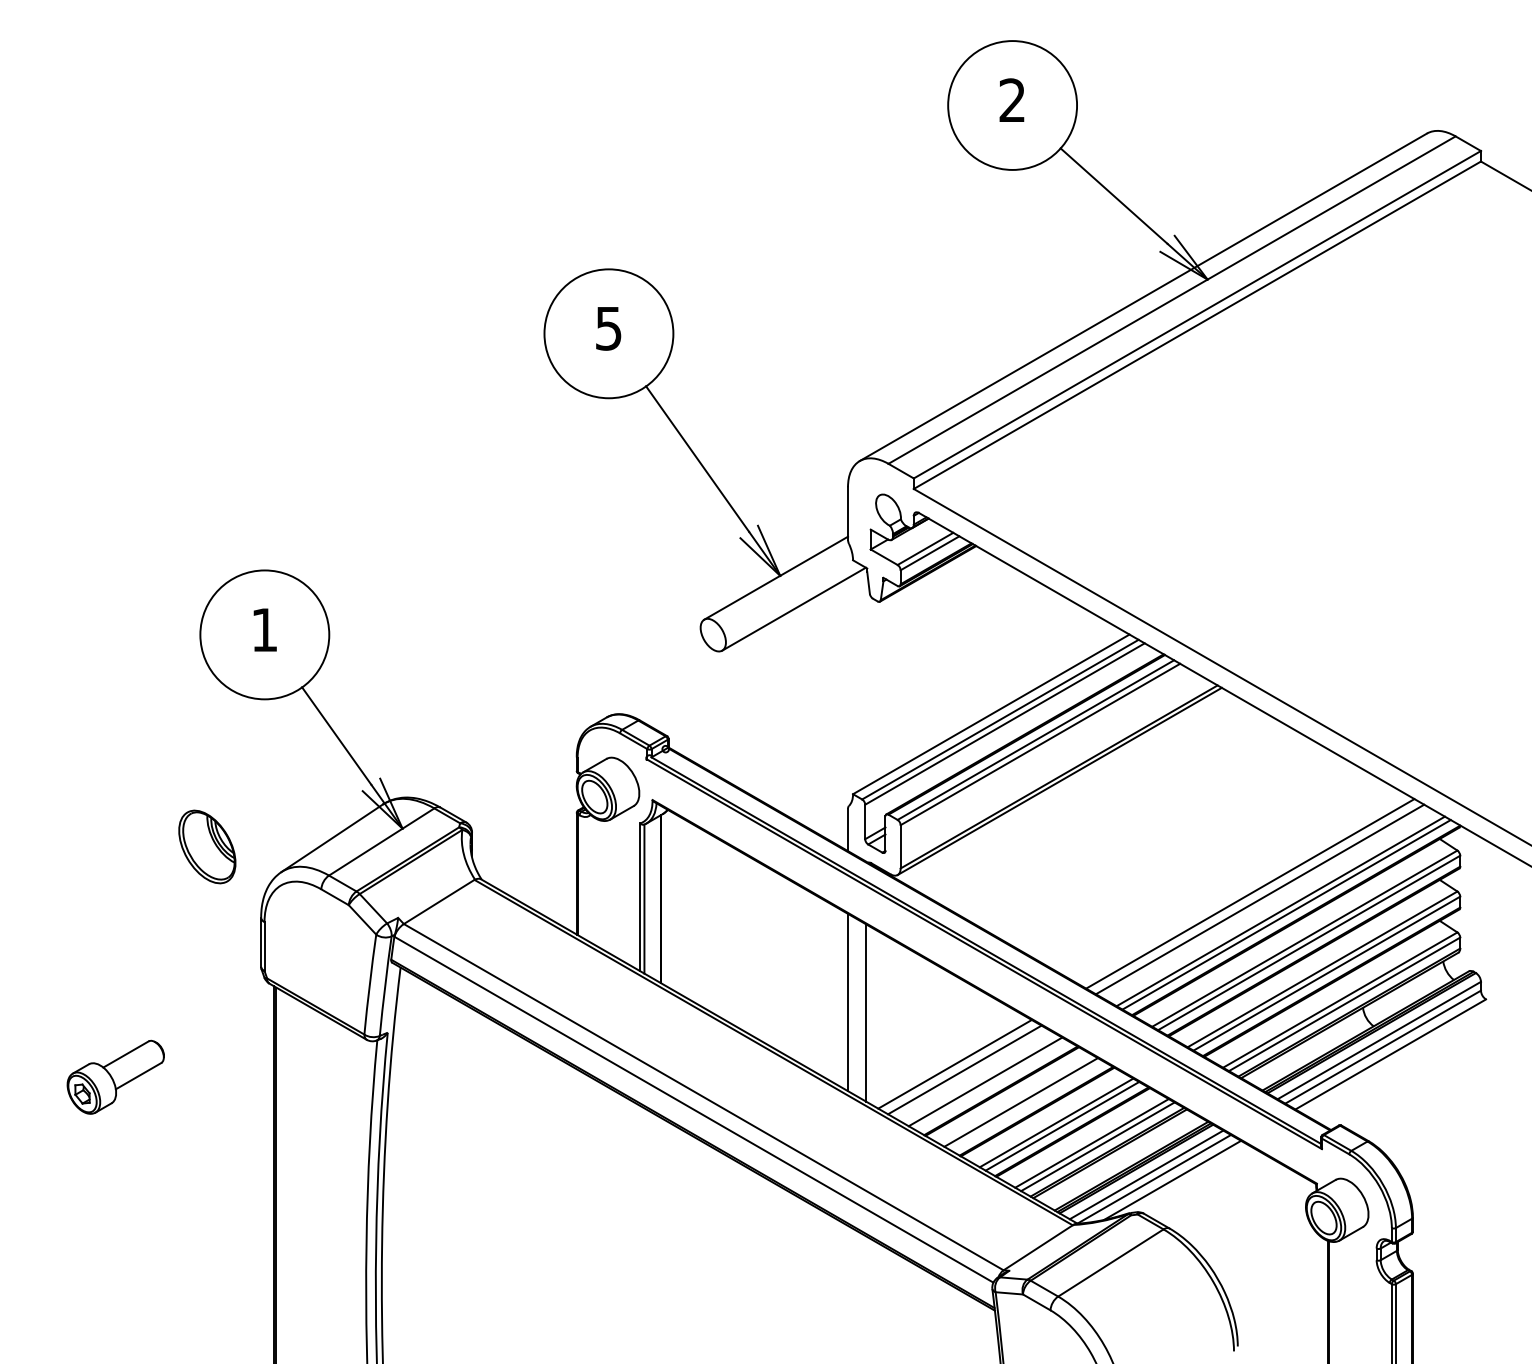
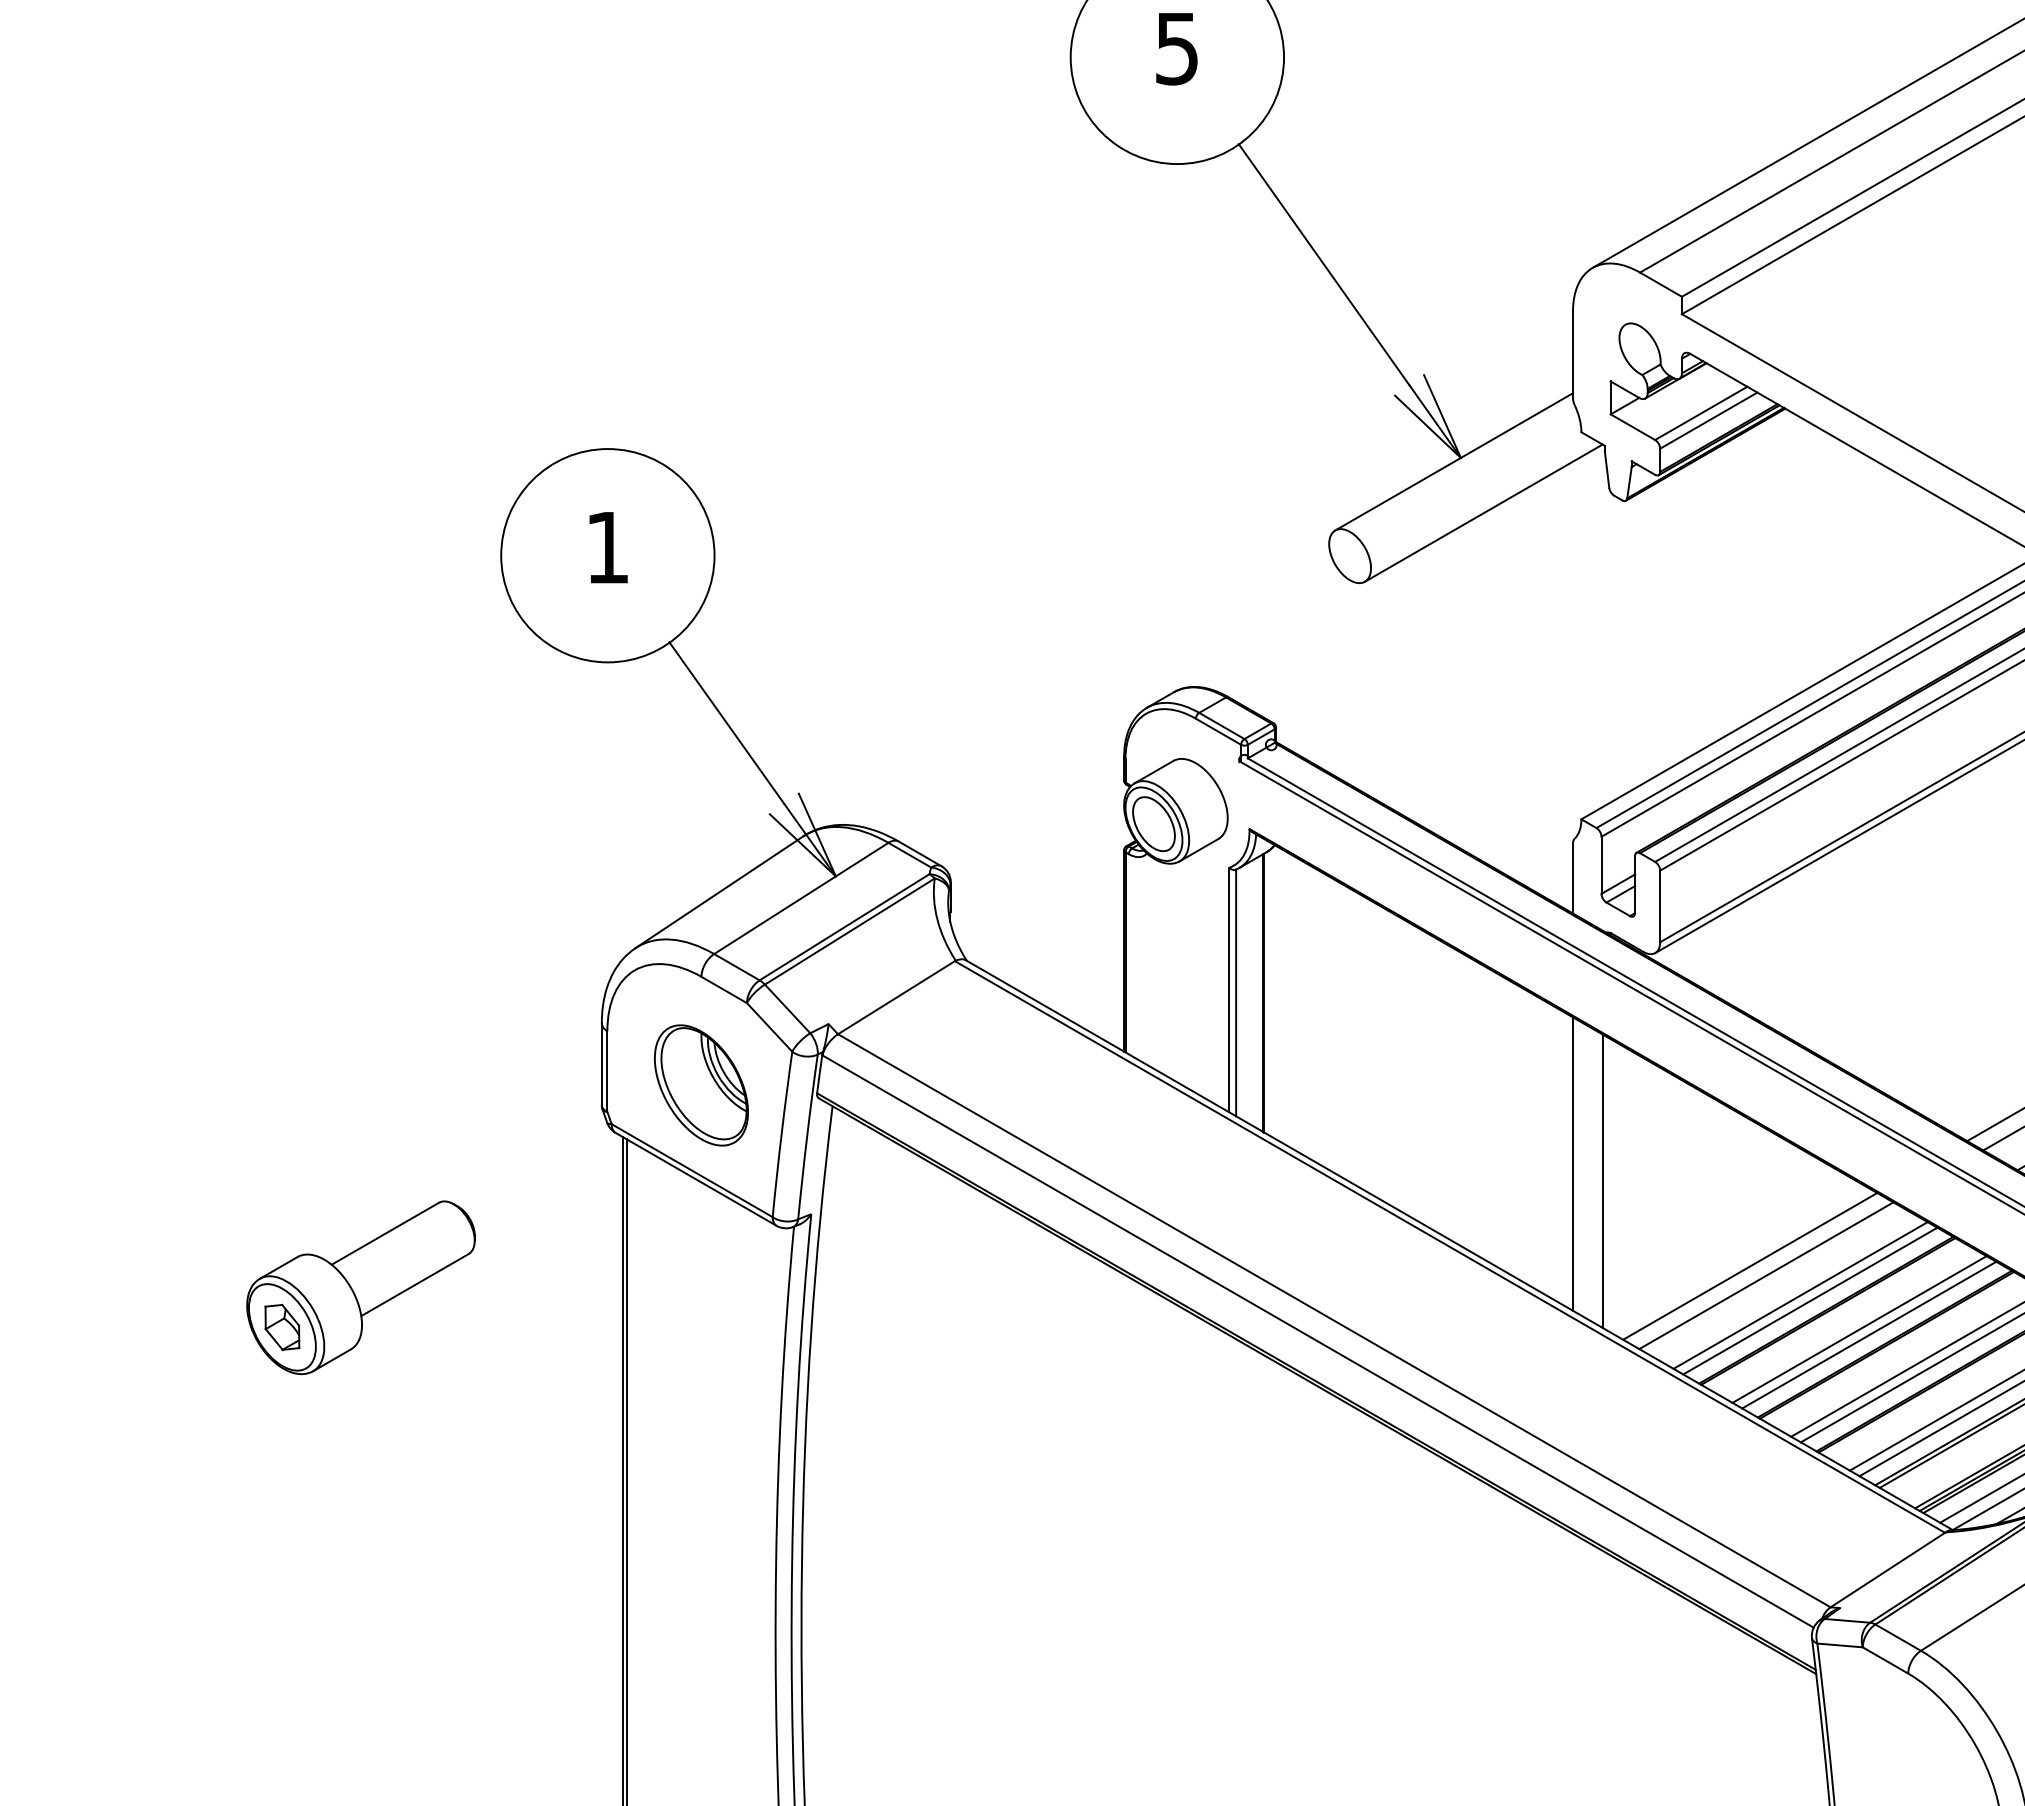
part: (207, 846) -> (701, 1084), moved
part: (115, 1077) -> (360, 1288), size x1.43
line: (991, 1084) -> (1810, 1299), added
line: (1026, 1105) -> (1868, 1334), added

